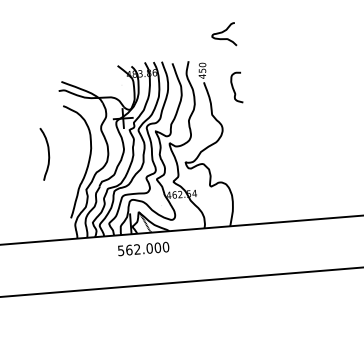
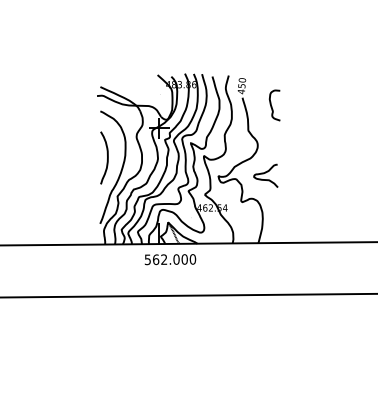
curve: (223, 32) -> (265, 173), moved
curve: (48, 153) -> (107, 157), moved

